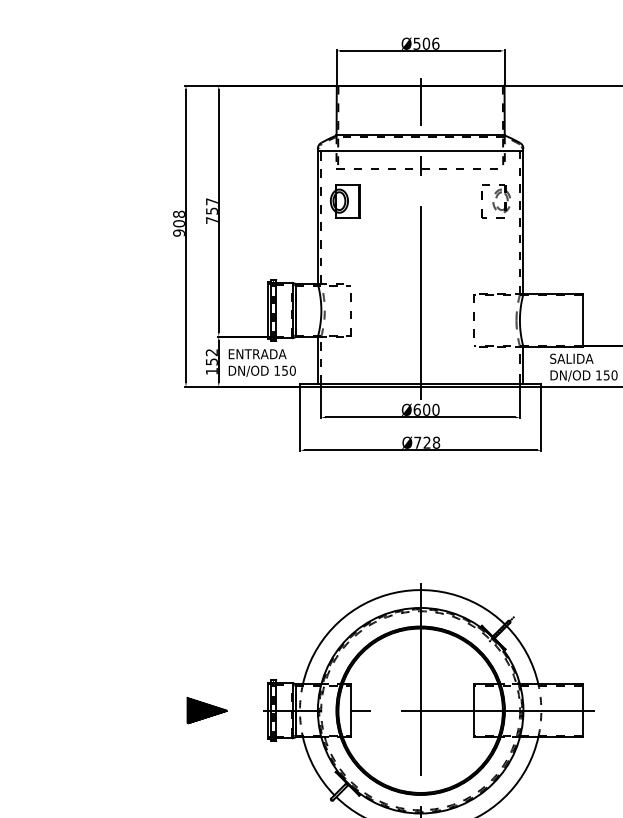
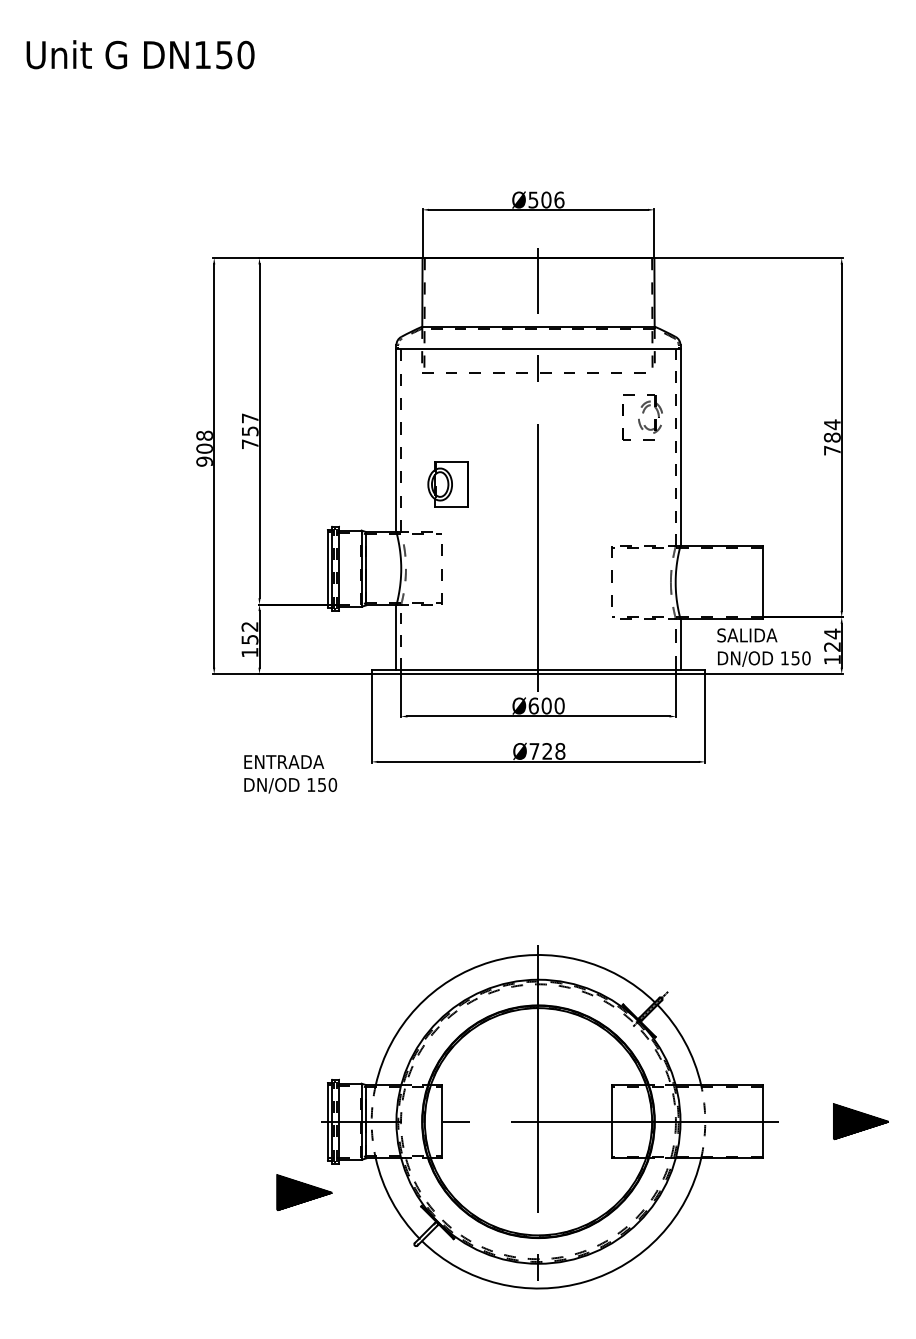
part: (344, 201) -> (447, 484), moved
text: (262, 363) -> (290, 774), moved
part: (207, 710) -> (304, 1192), moved

